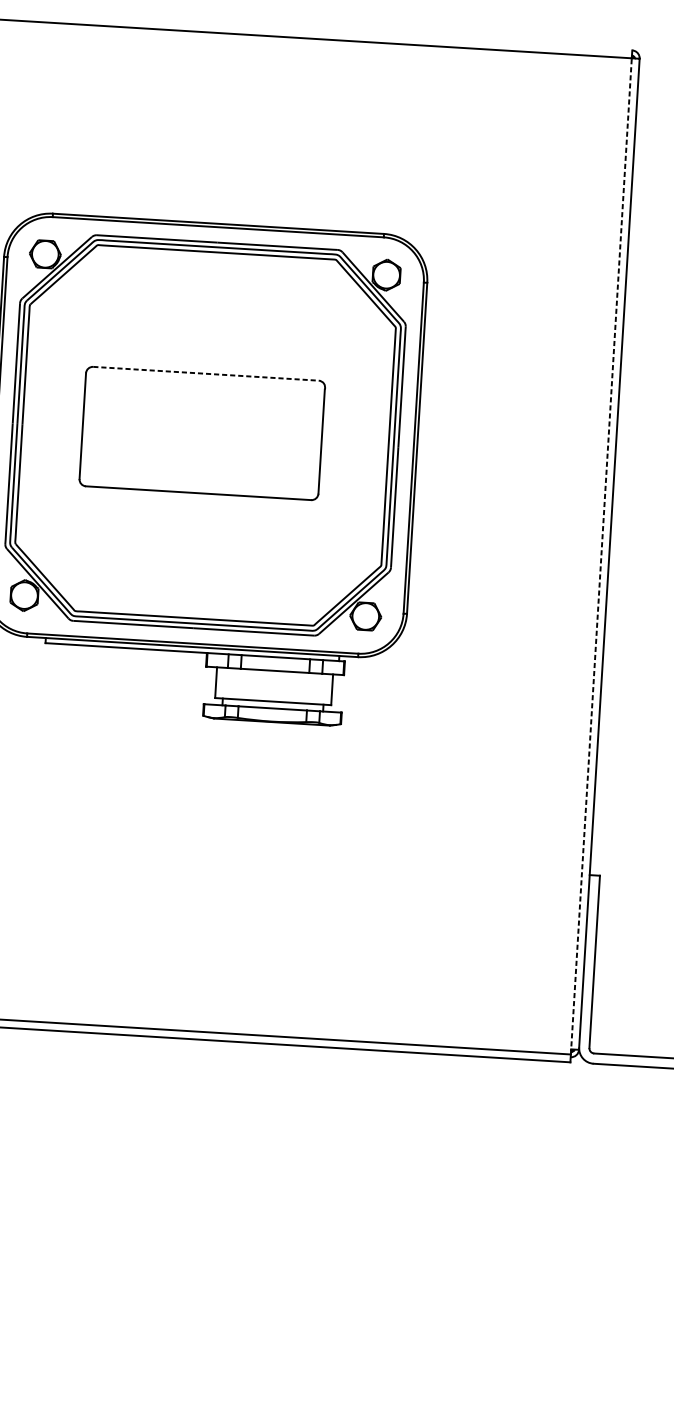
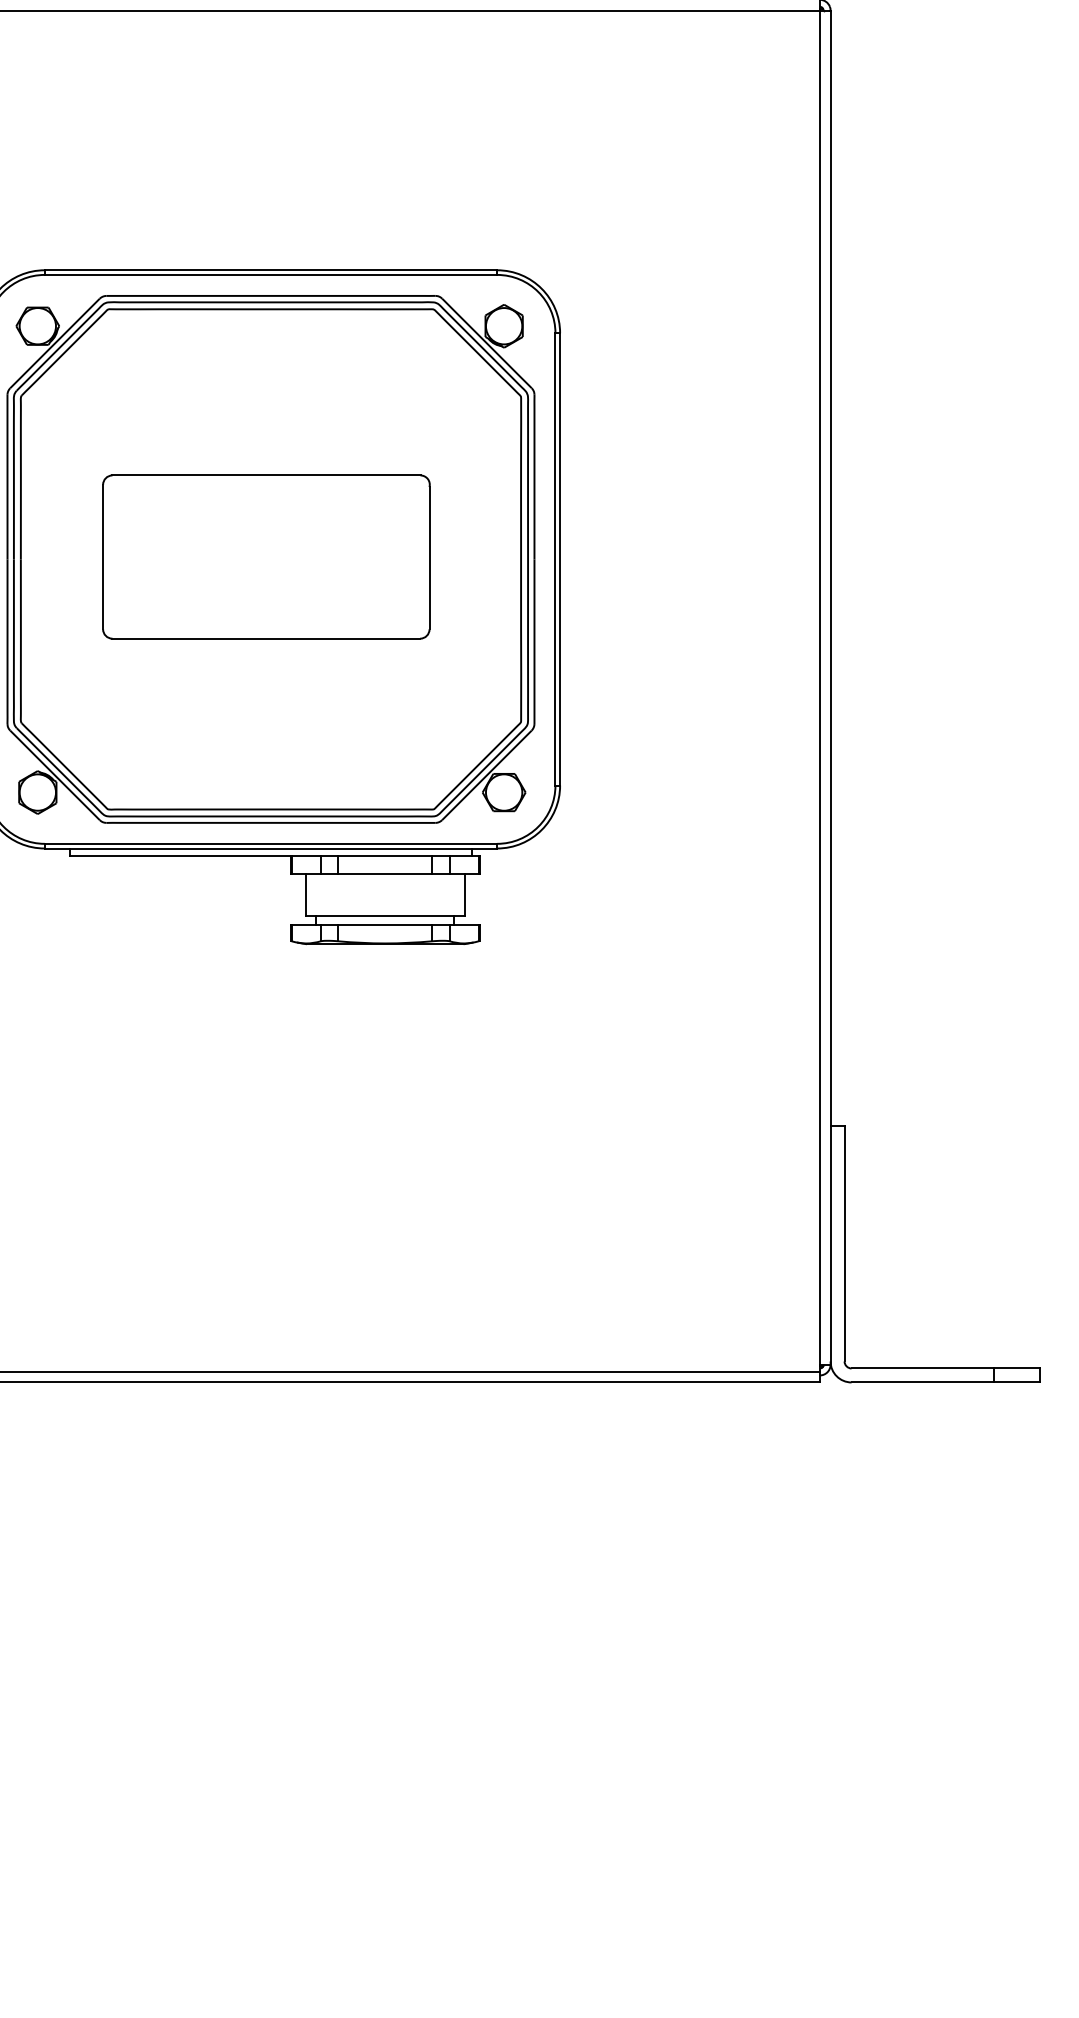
line: (206, 373) -> (266, 475), dashed -> solid
line: (601, 556) -> (819, 691), dashed -> solid

